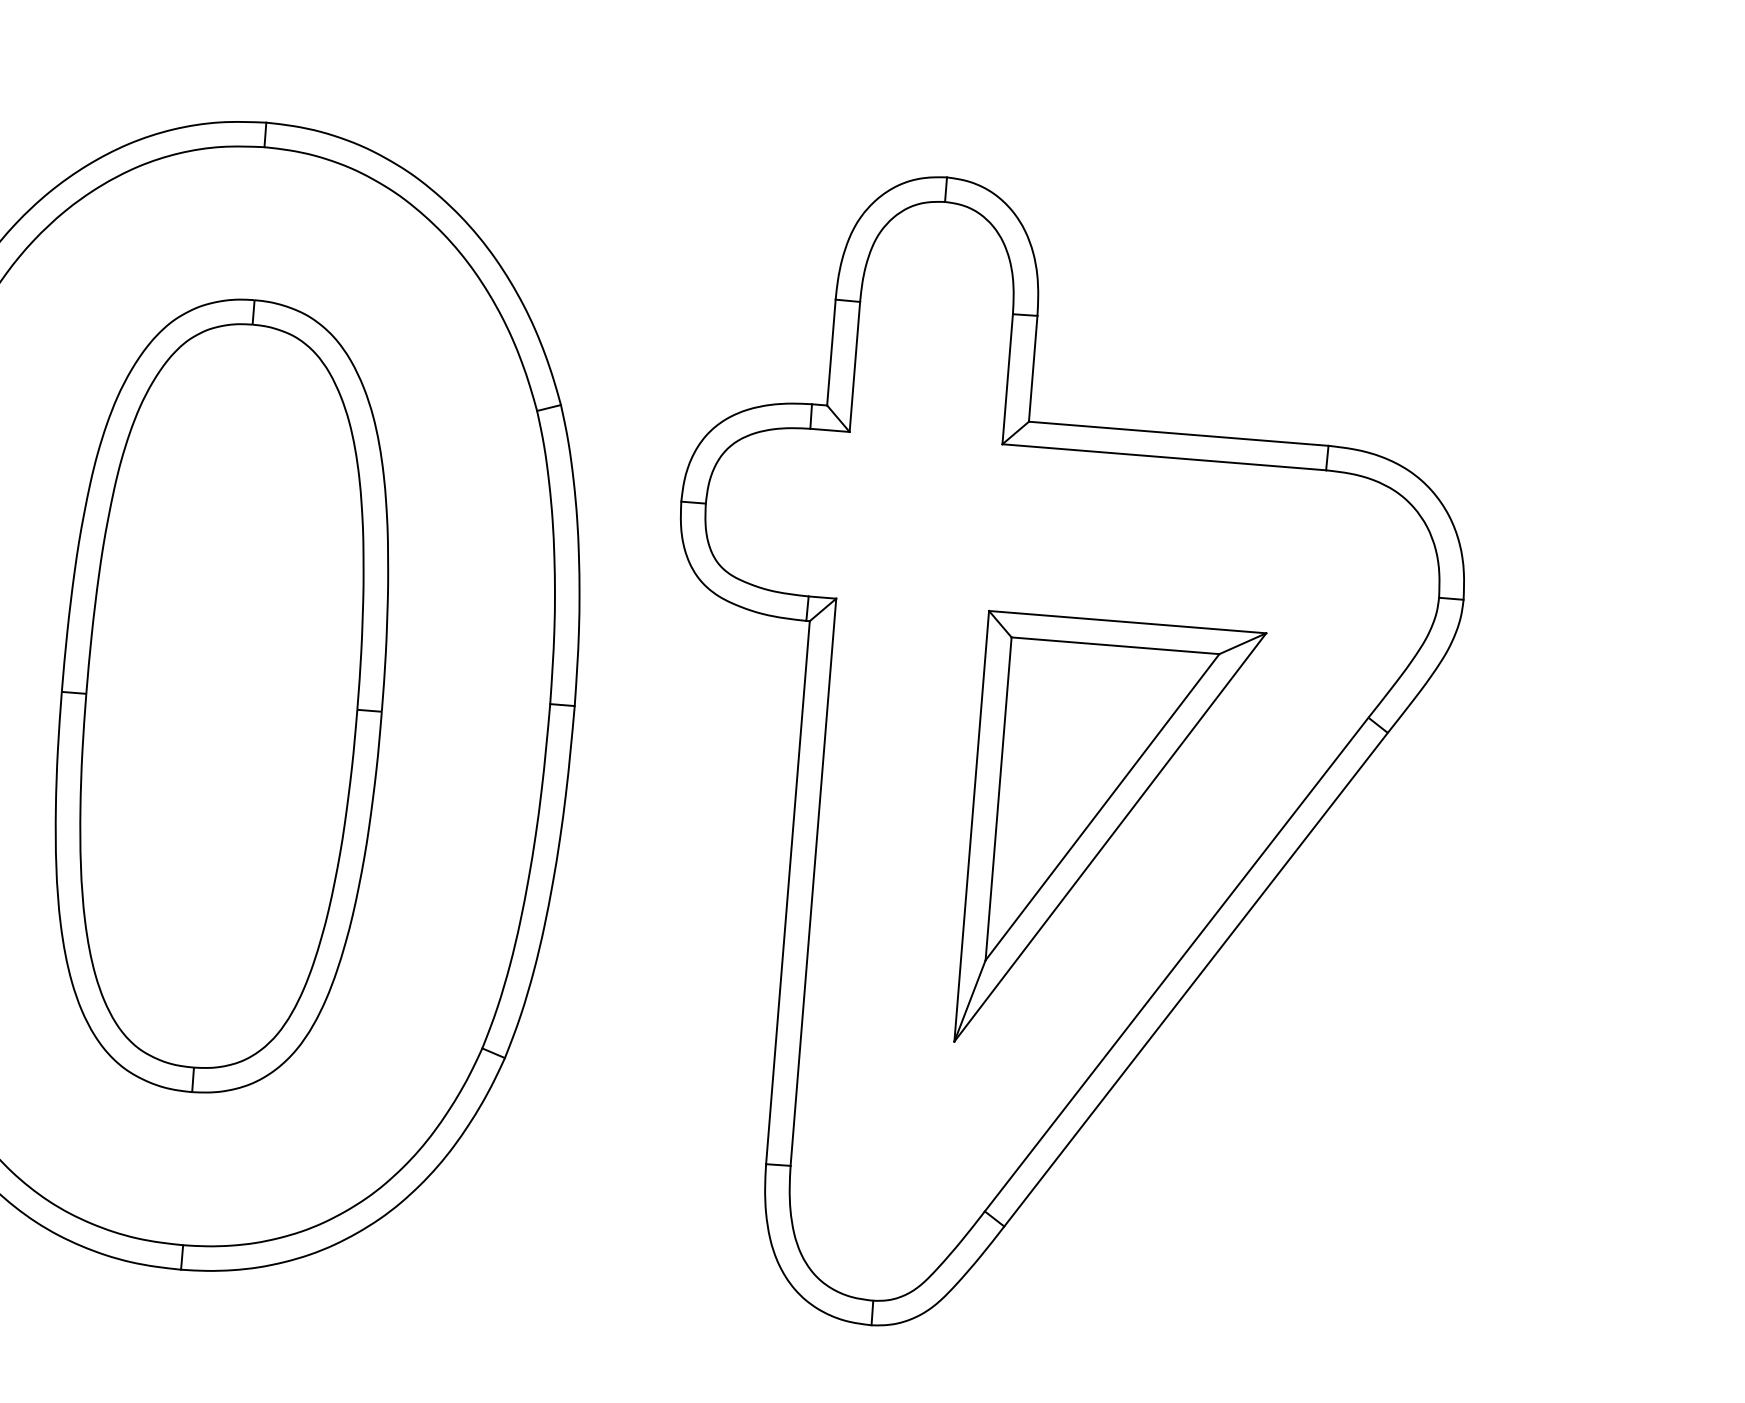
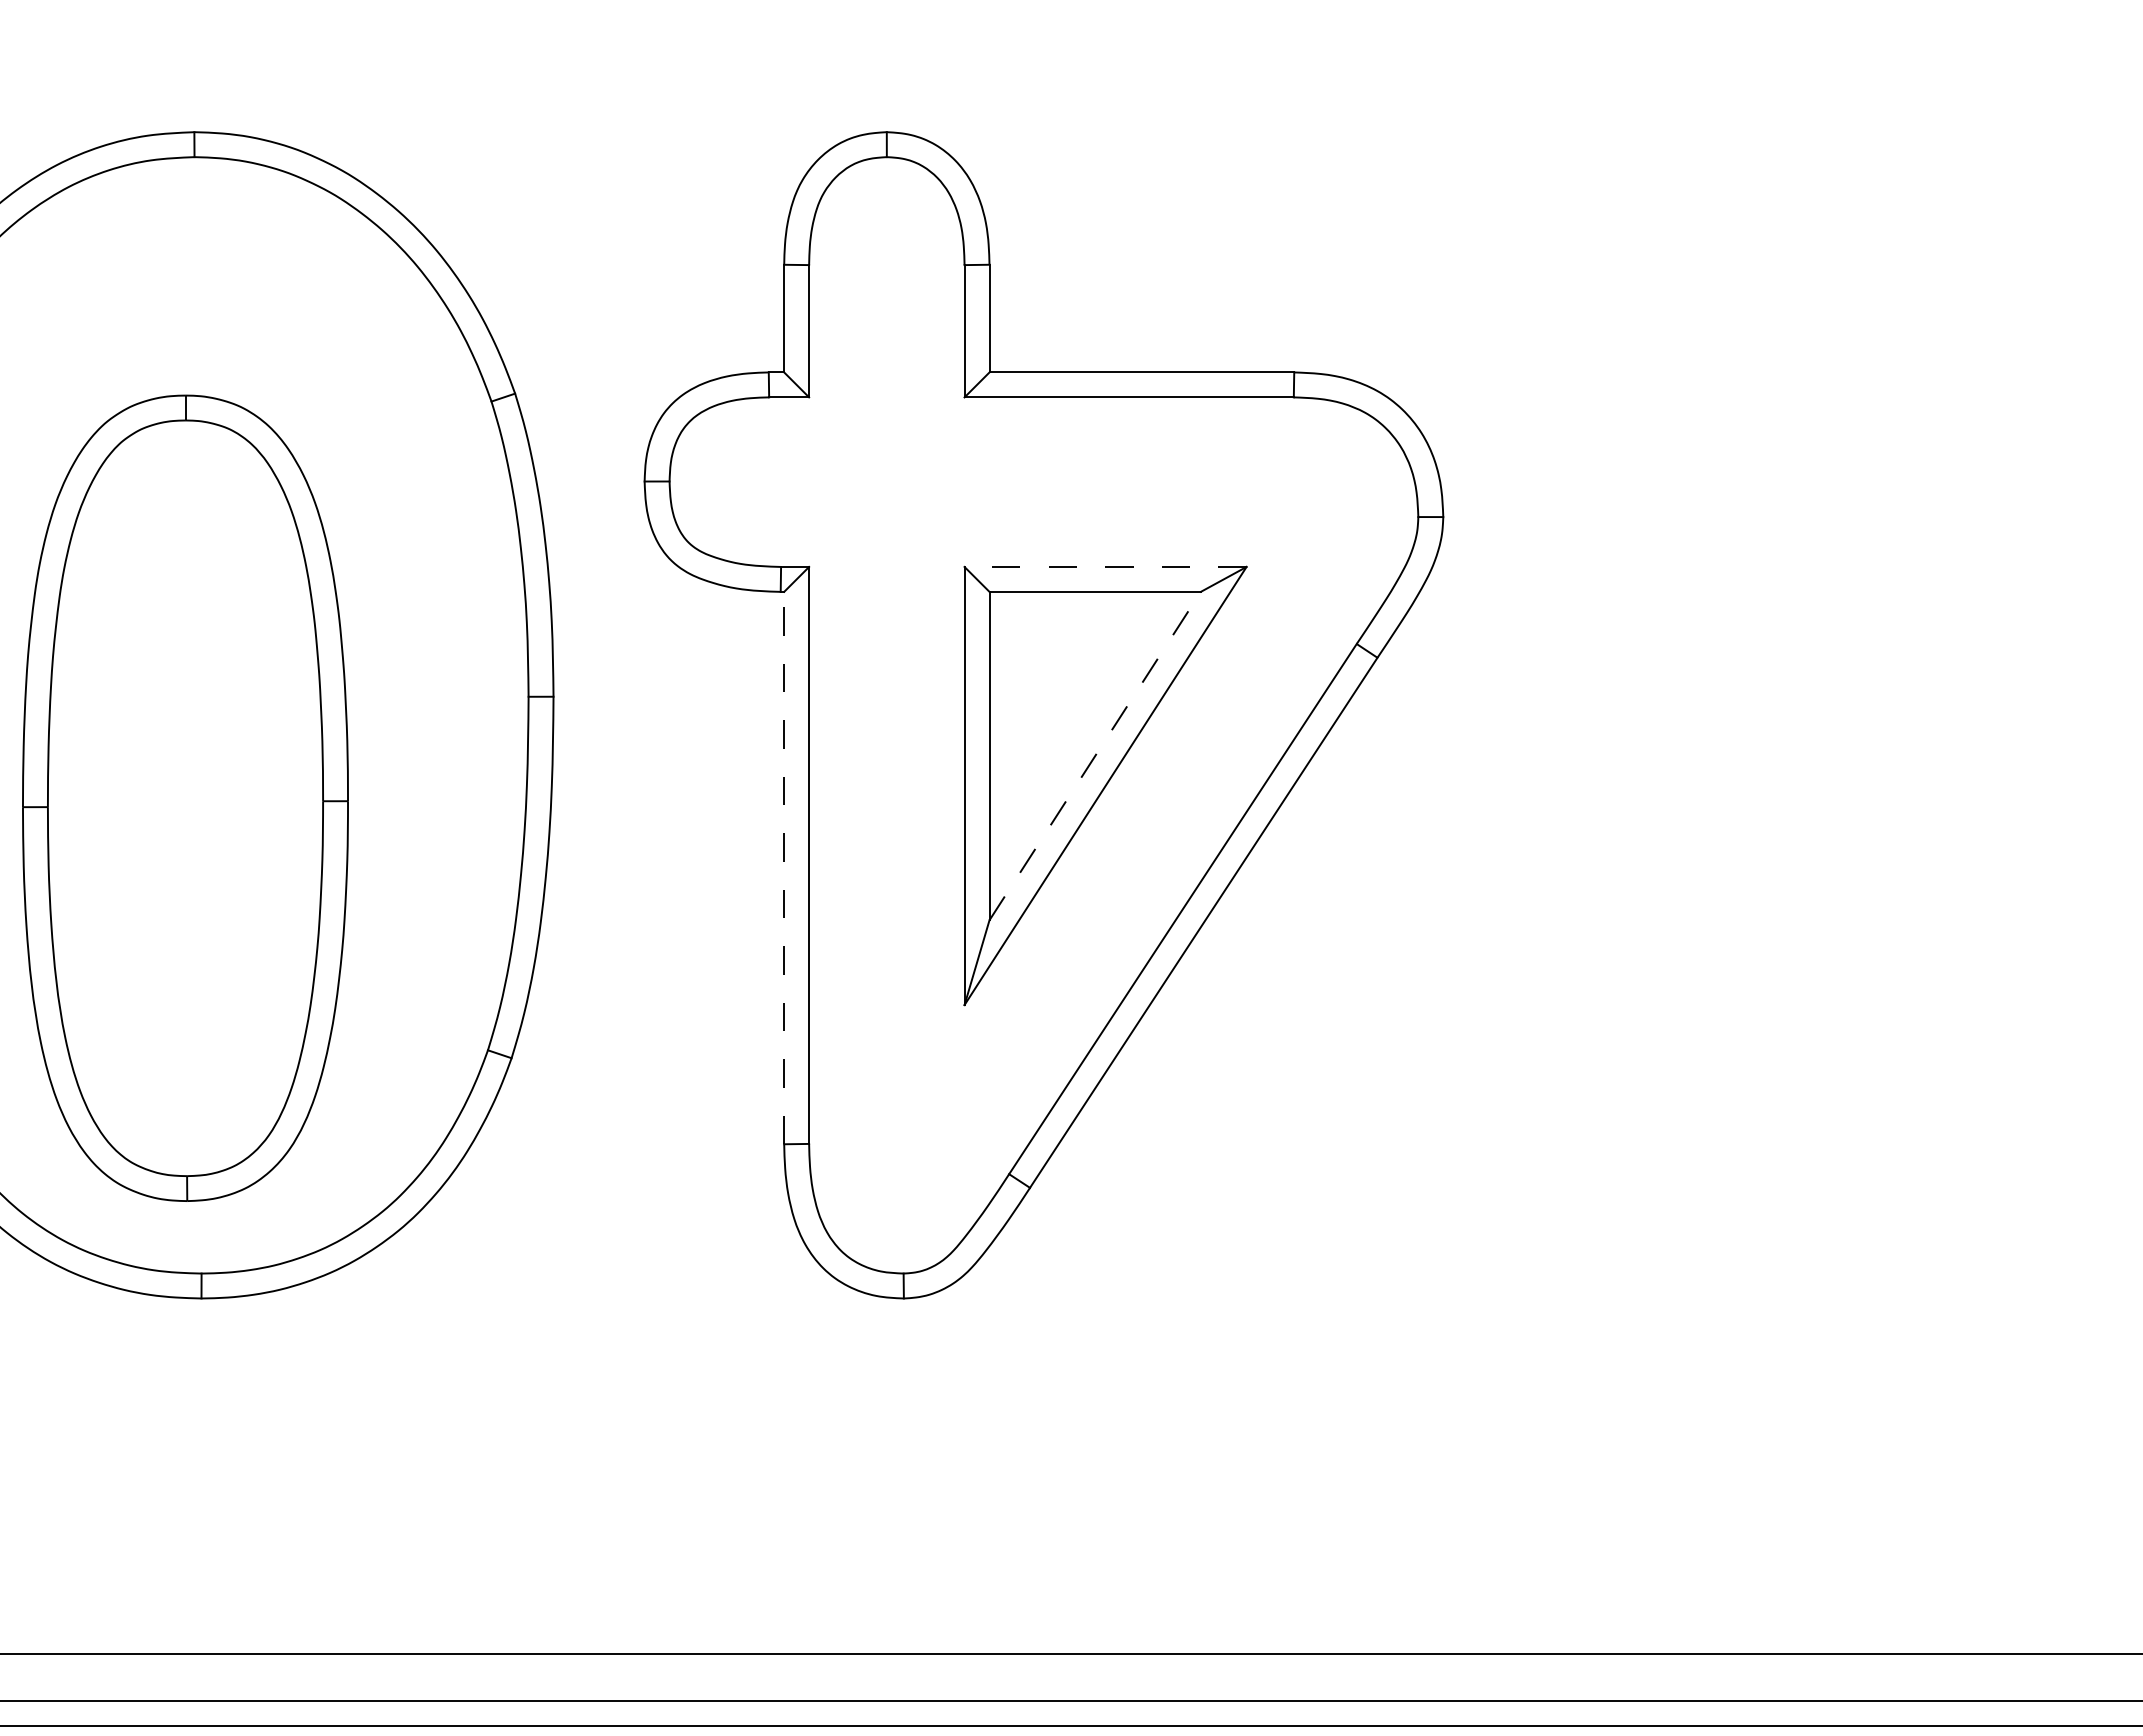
line: (1127, 621) -> (1105, 566), solid -> dashed
part: (222, 695) -> (185, 797), moved
line: (1102, 806) -> (1095, 755), solid -> dashed
line: (788, 892) -> (784, 867), solid -> dashed

